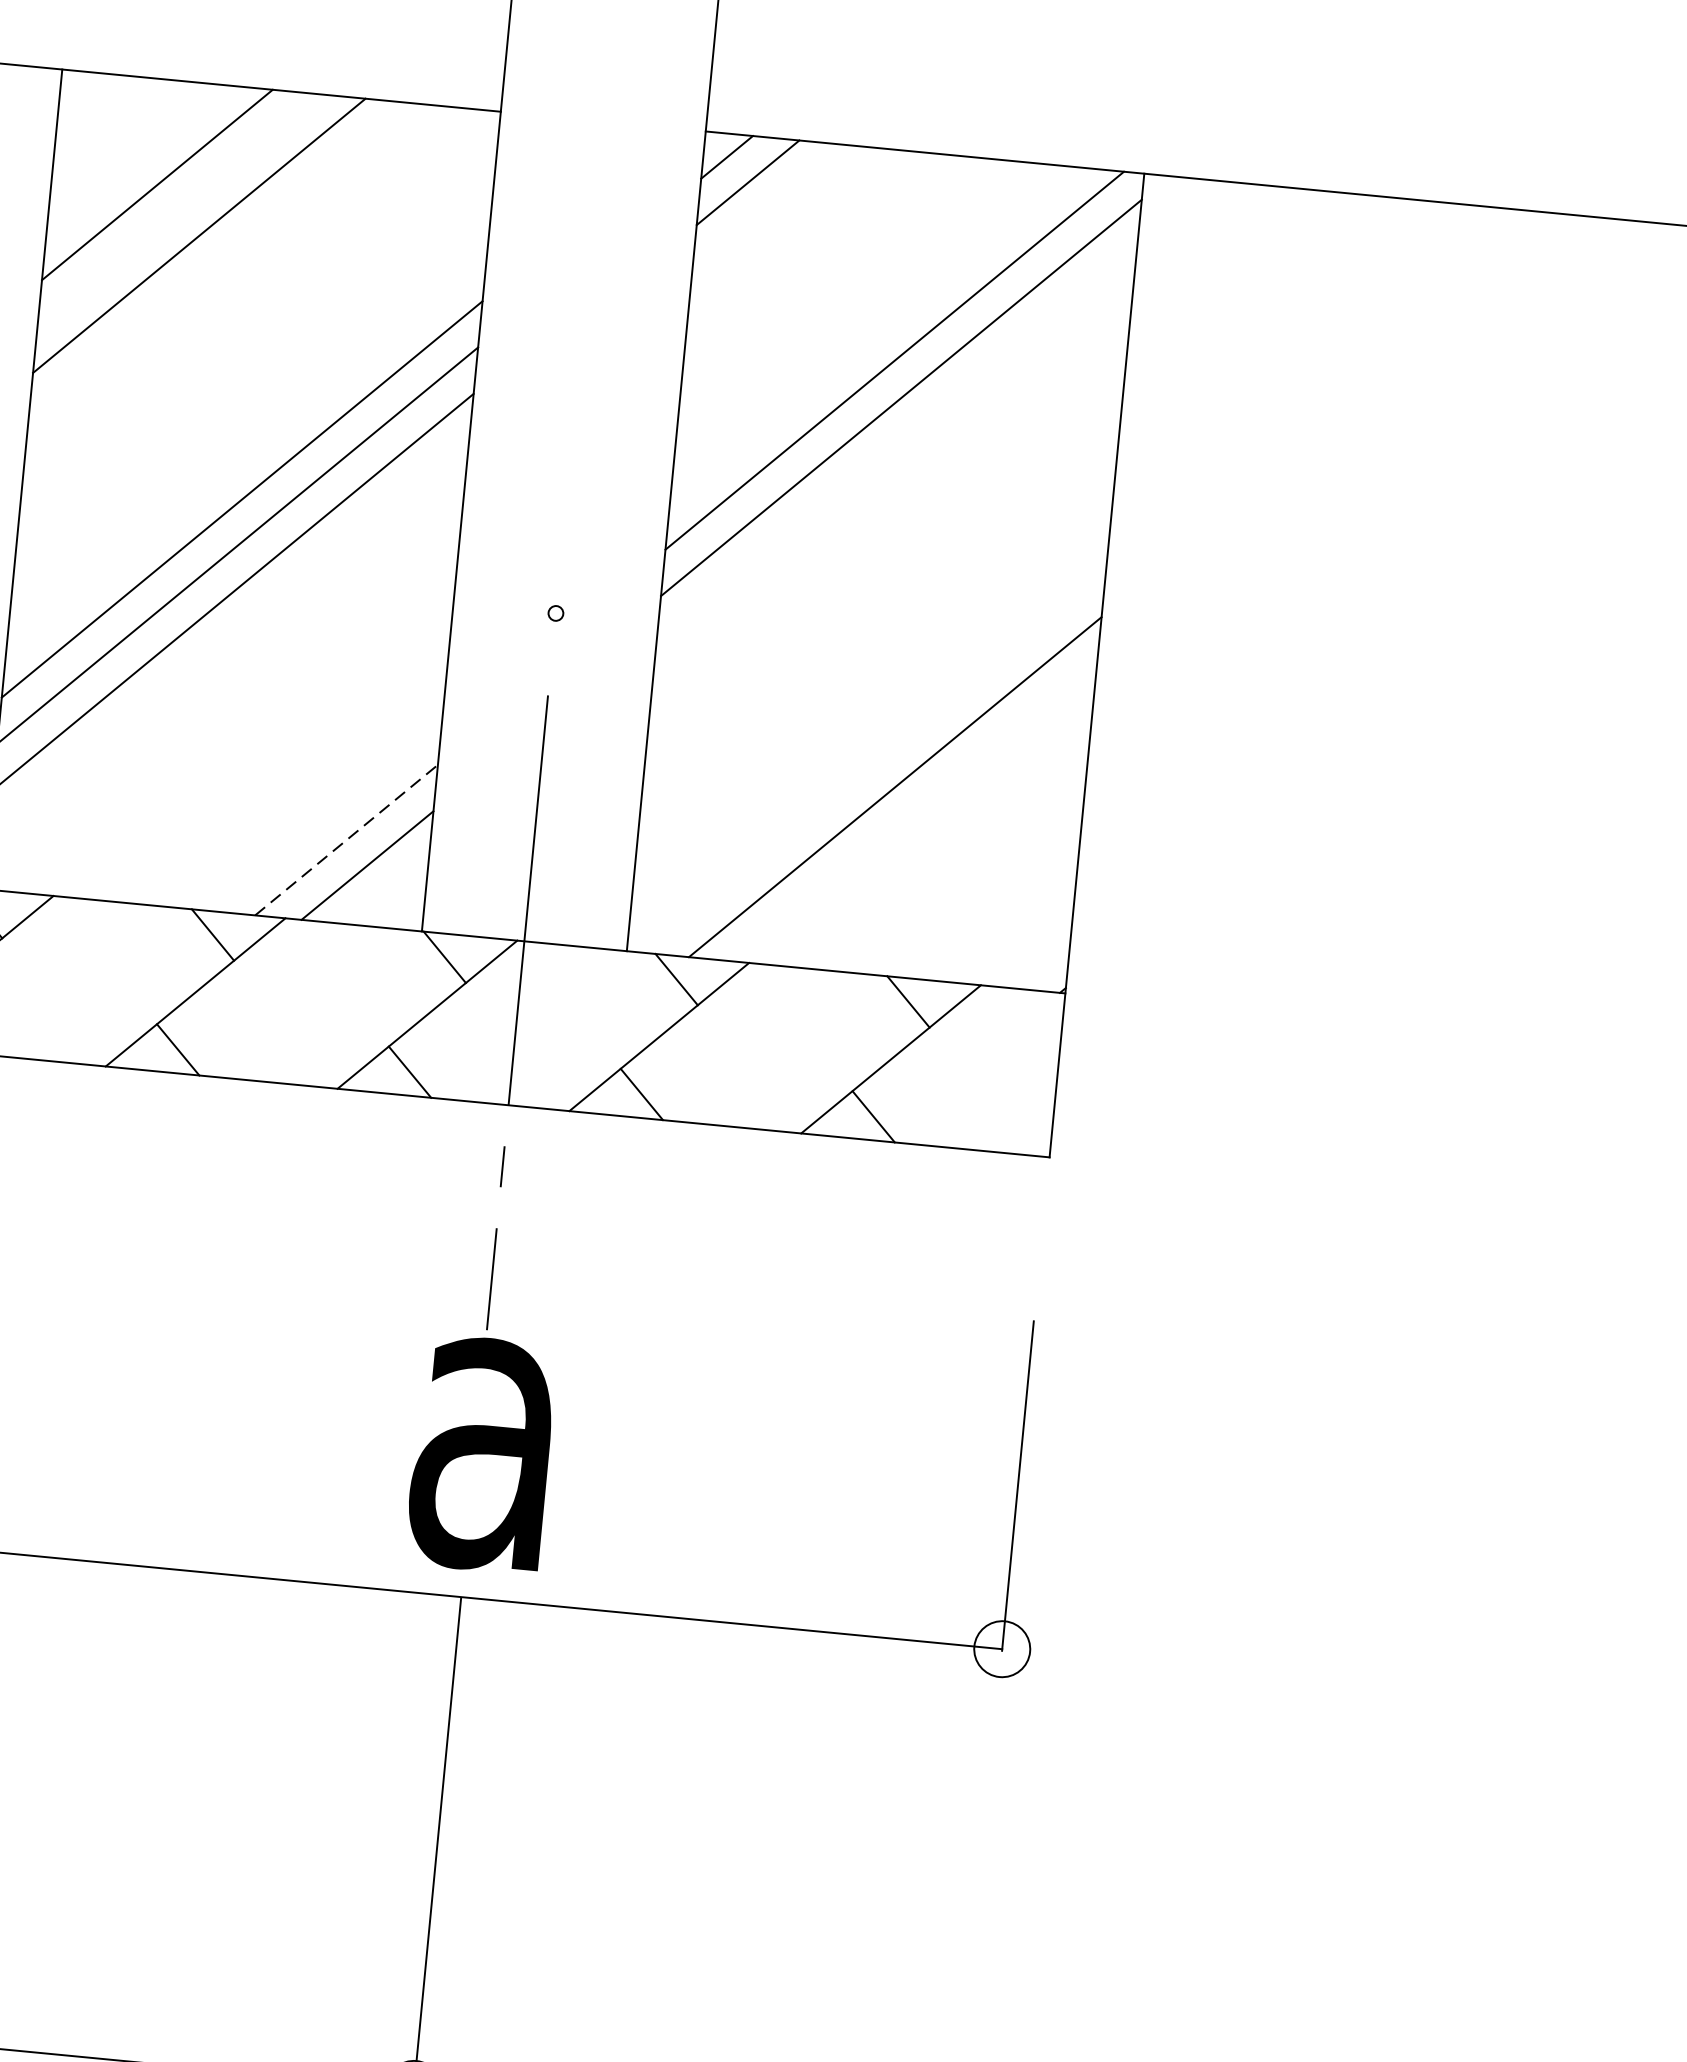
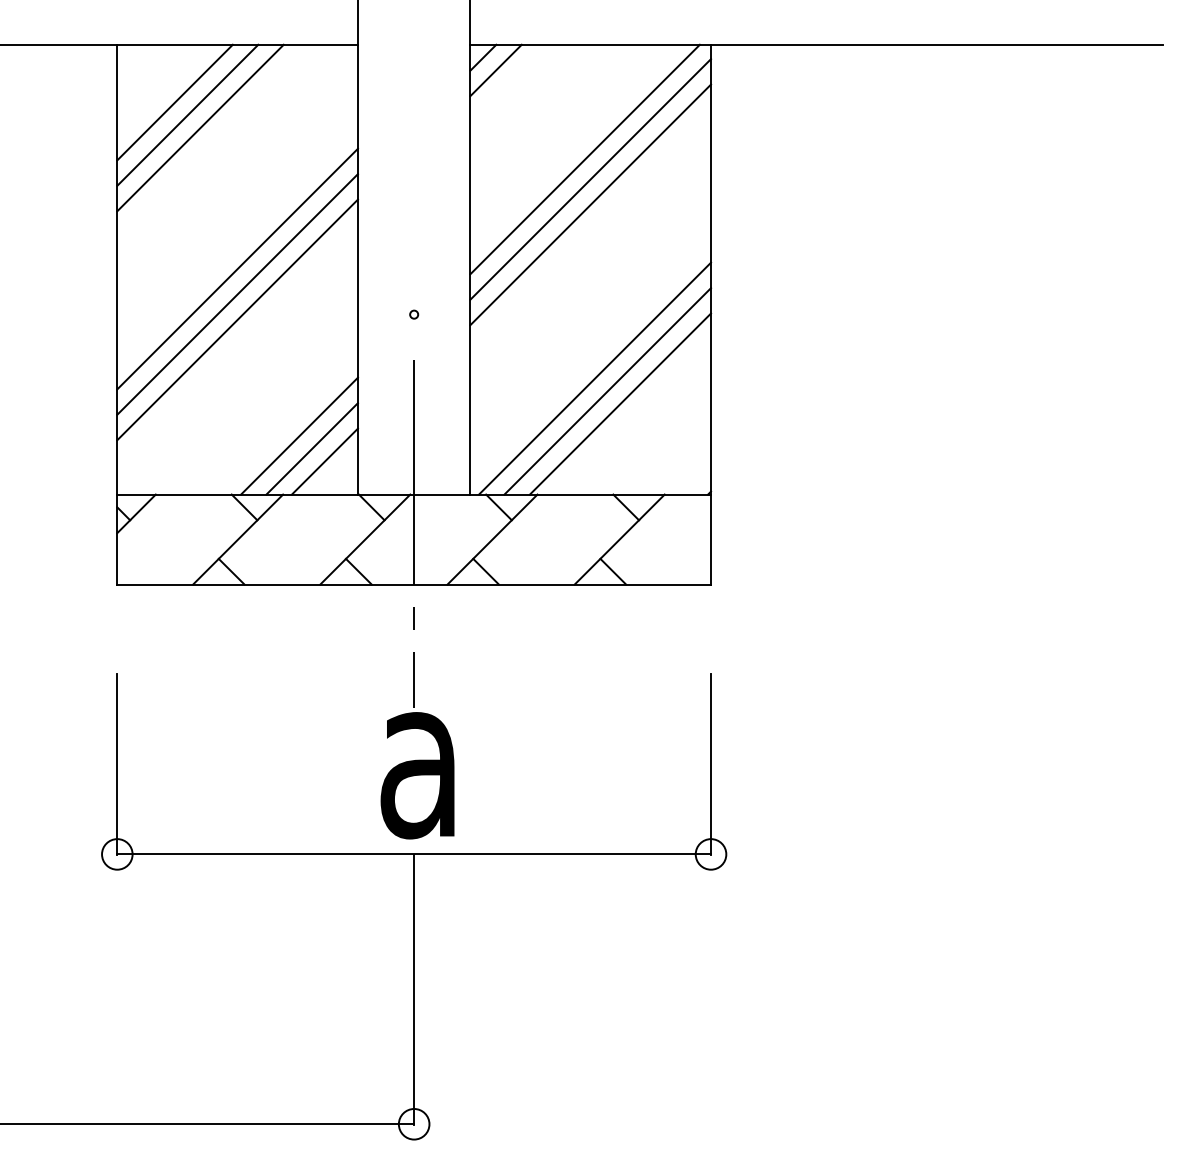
line: (177, 208) -> (187, 114), added
line: (896, 443) -> (590, 204), added
line: (875, 761) -> (595, 378), added
line: (916, 811) -> (620, 403), added
line: (325, 813) -> (299, 435), added
line: (347, 839) -> (312, 448), dashed -> solid

